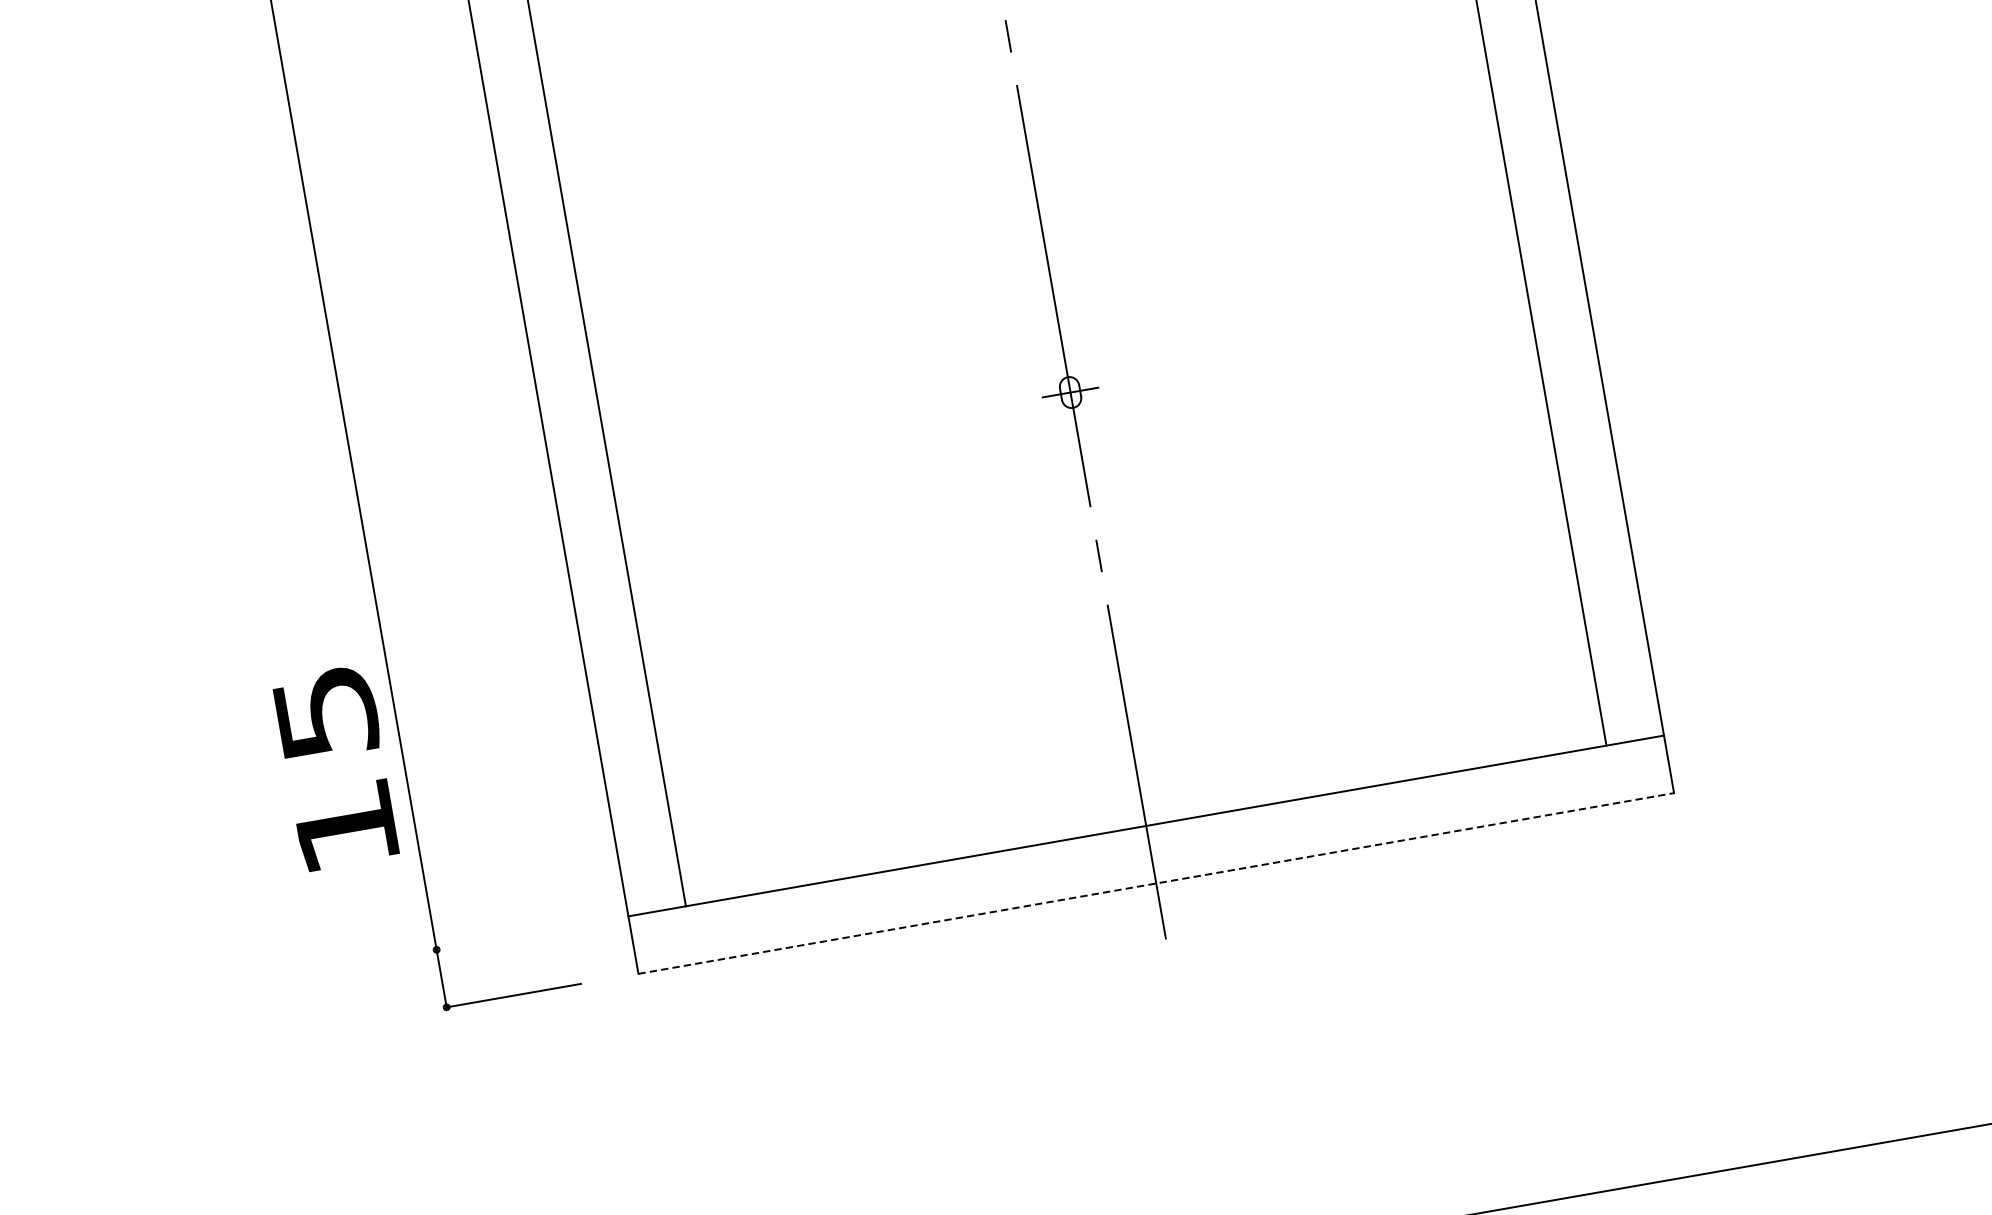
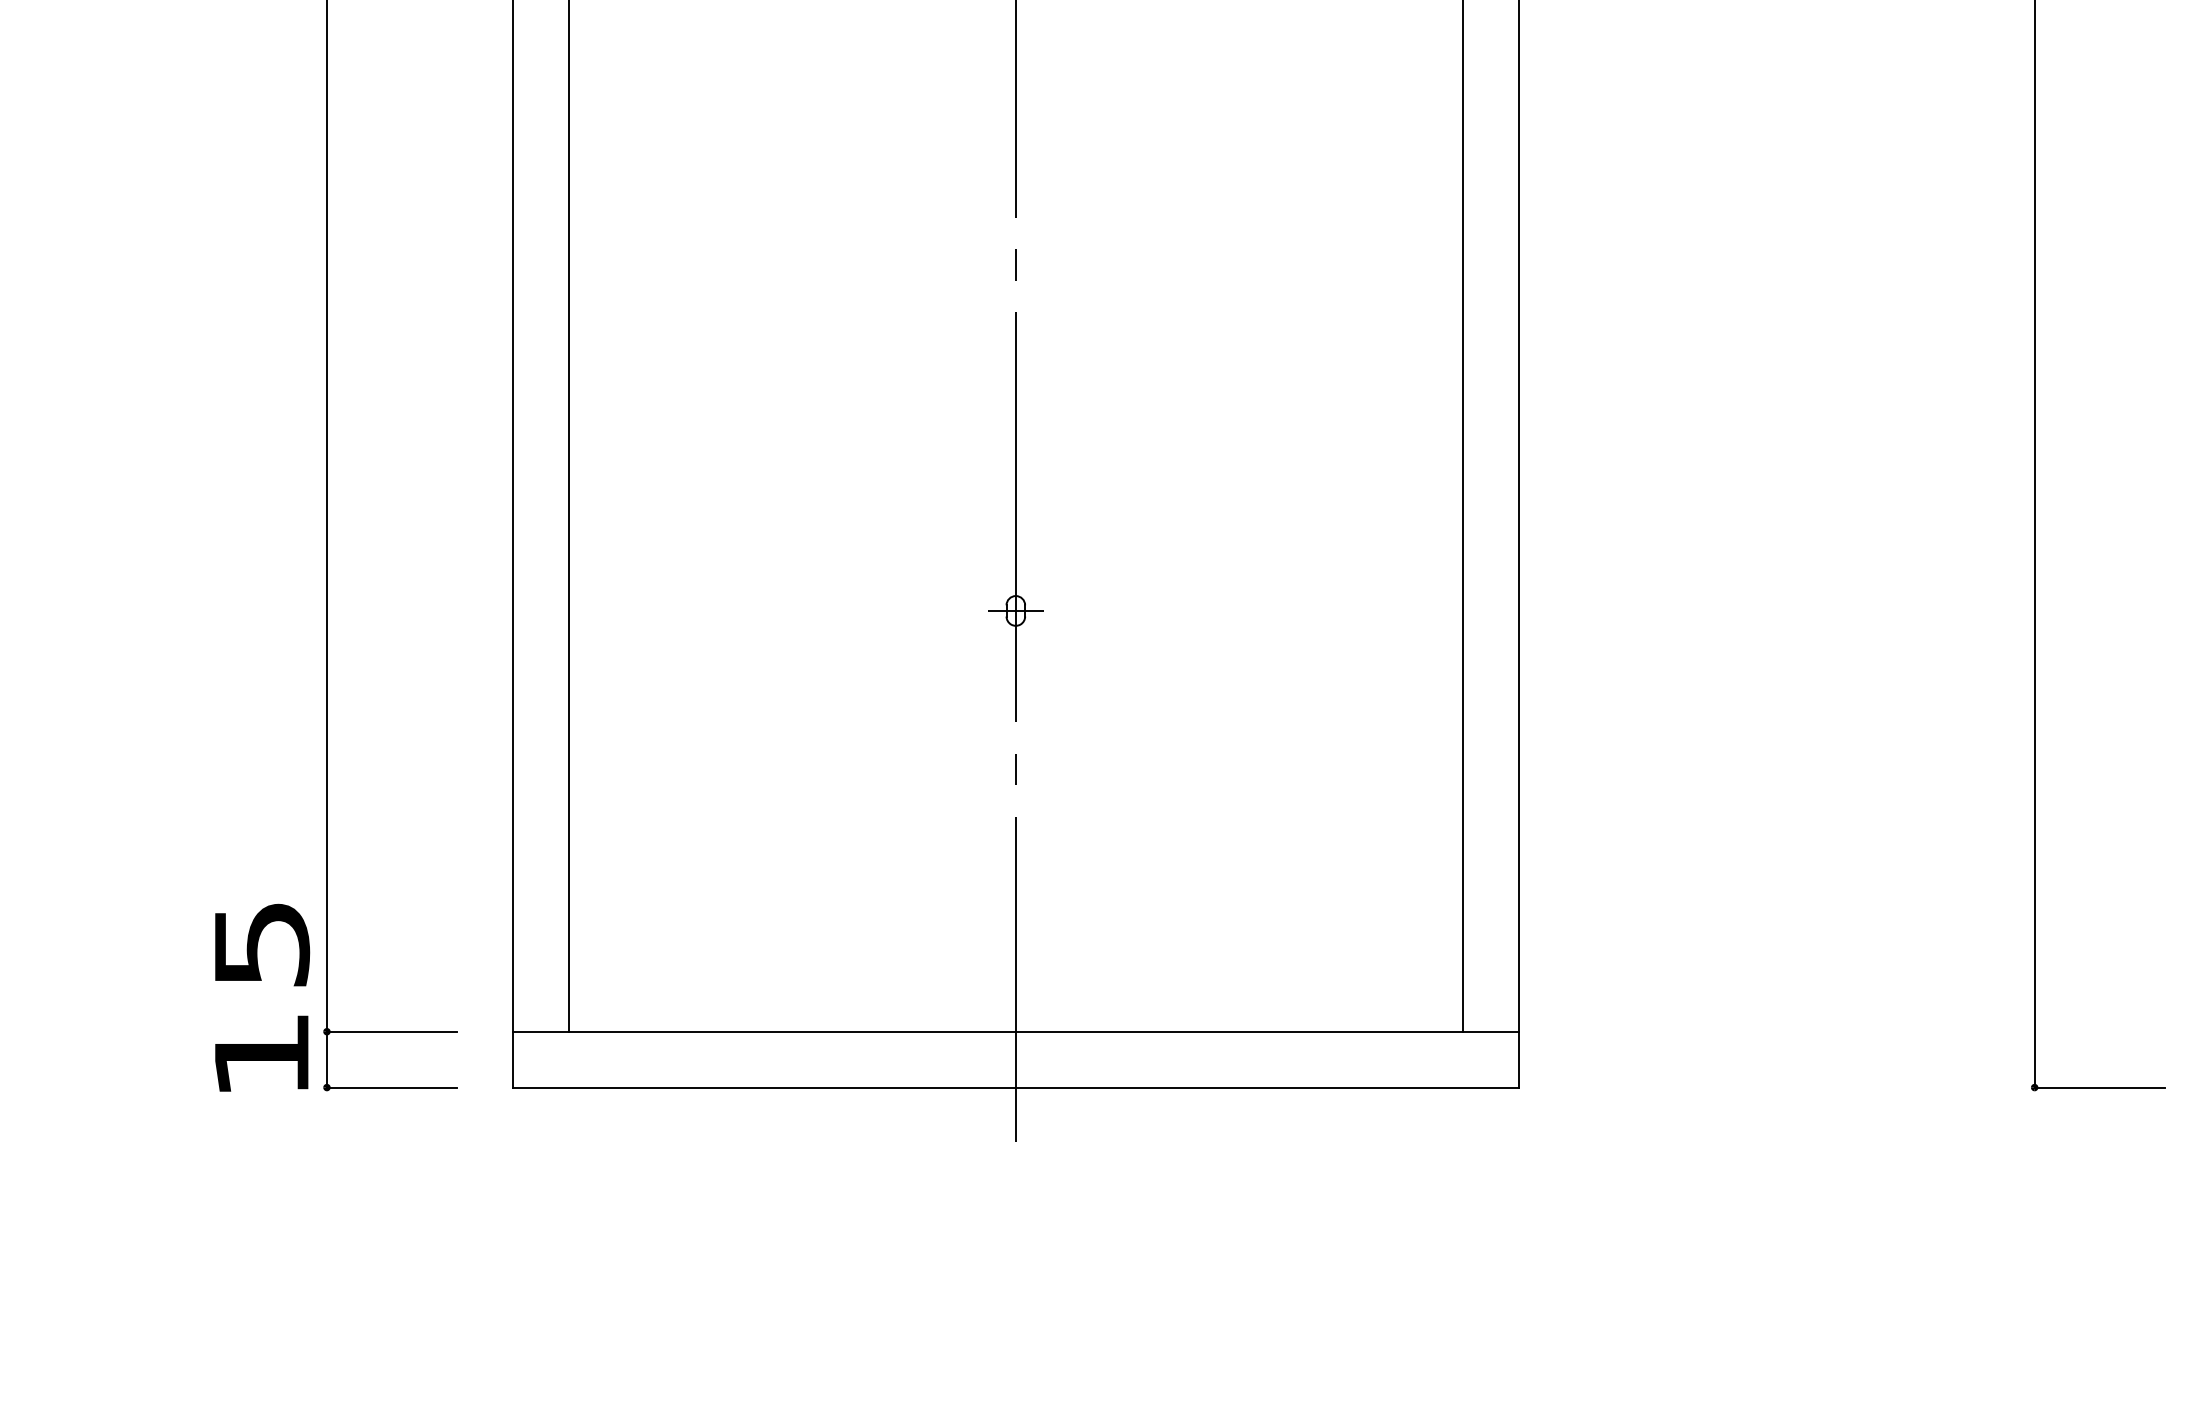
text: (336, 767) -> (262, 997), moved
line: (1155, 883) -> (1015, 1087), dashed -> solid
line: (503, 937) -> (391, 1031), added

